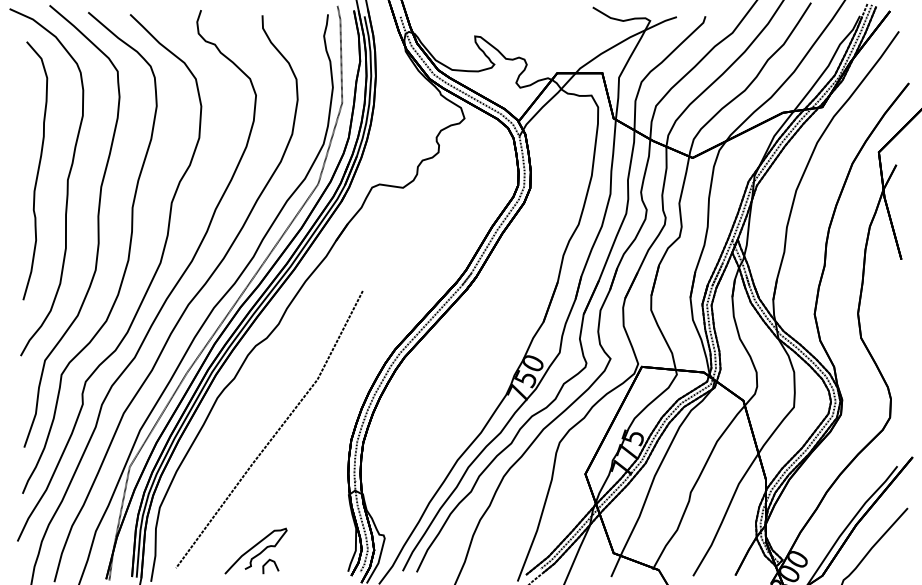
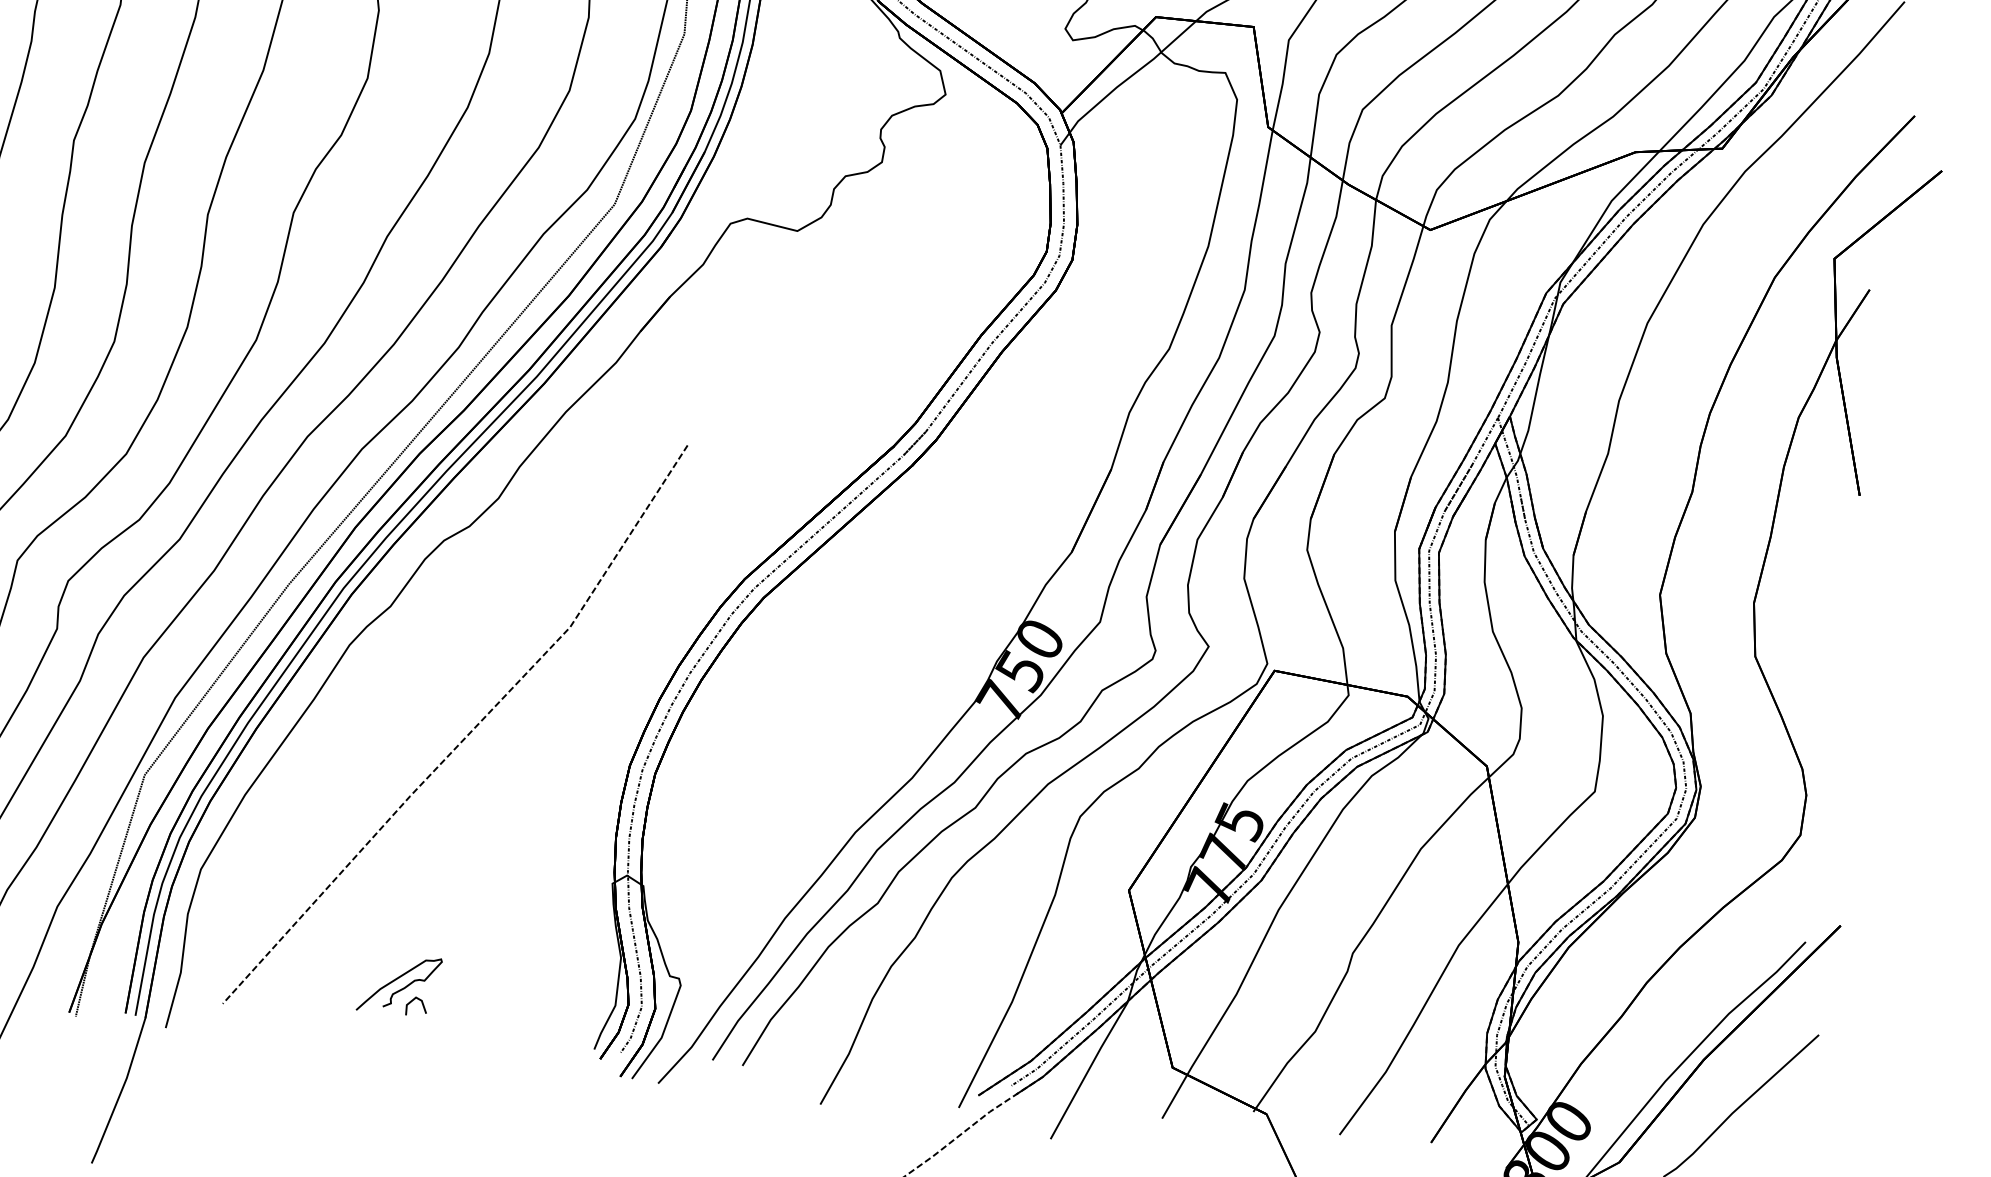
part: (255, 550) -> (398, 983), size x0.6

